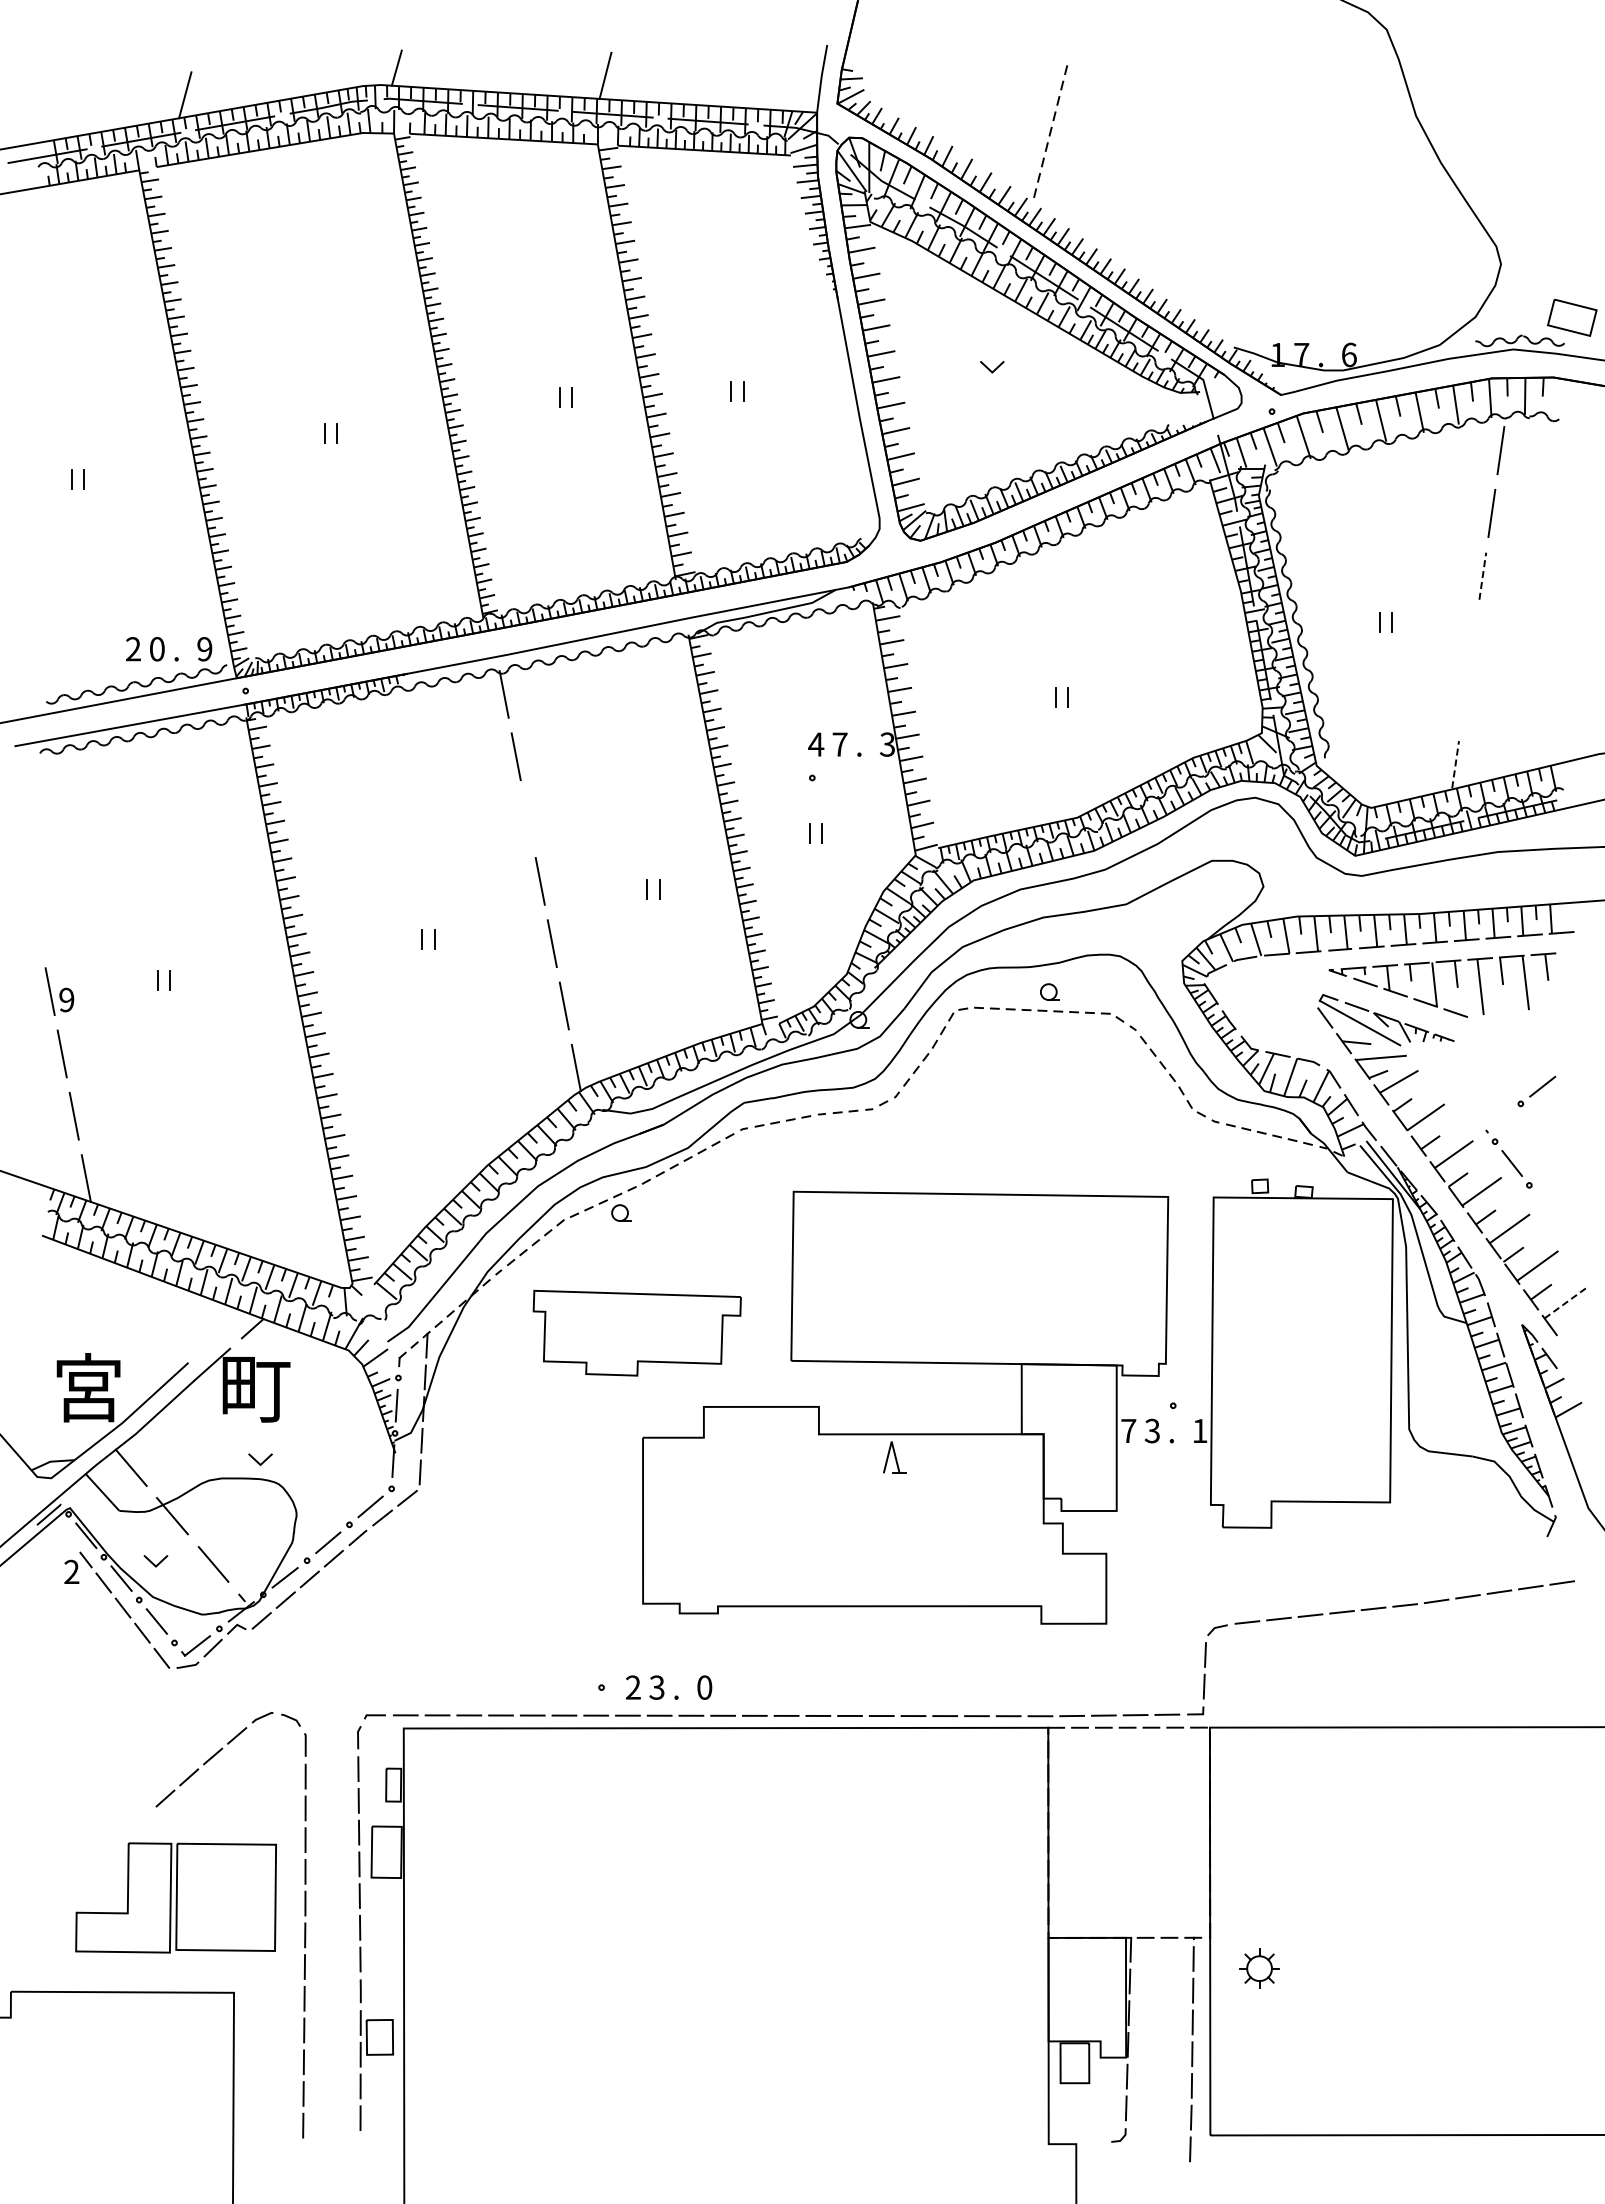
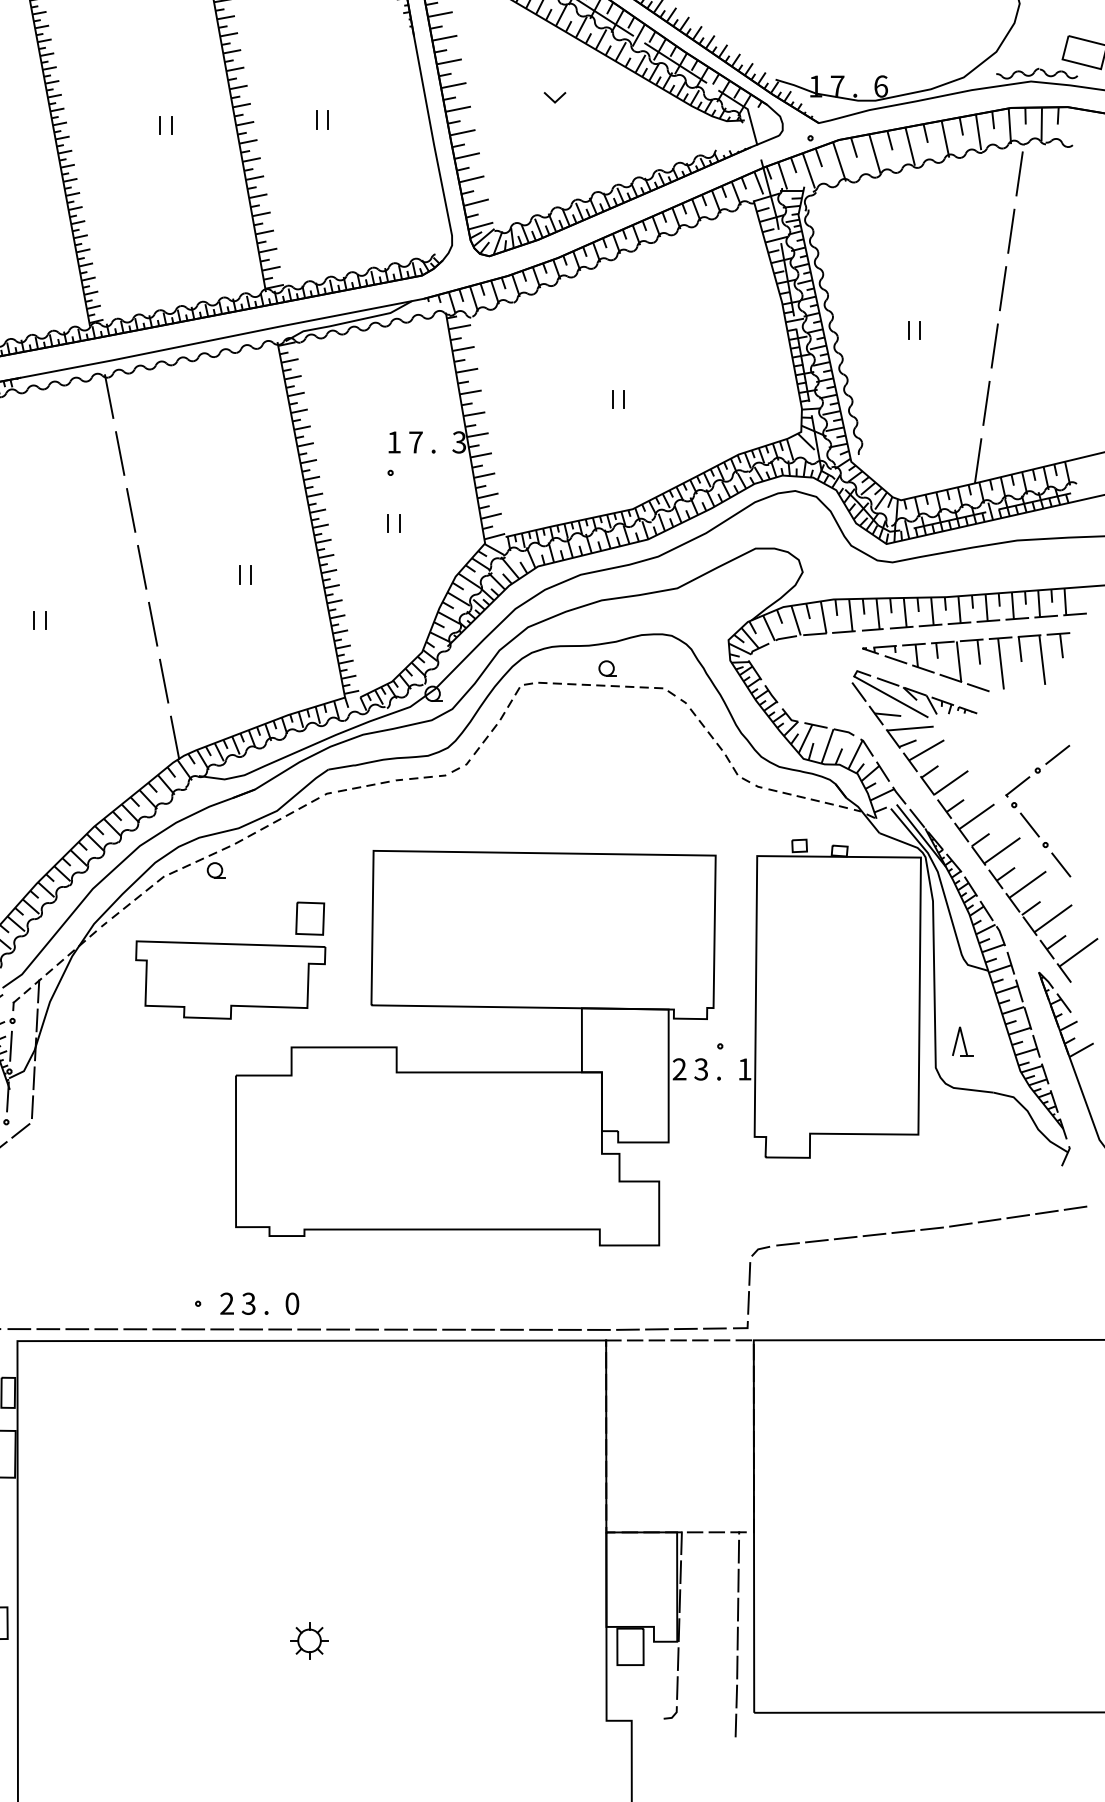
line: (1482, 576) -> (1002, 288), dashed -> solid
line: (1473, 638) -> (994, 345), added
line: (1464, 701) -> (986, 403), added
text: (816, 744) -> (394, 442), 4 -> 1
line: (1455, 764) -> (978, 460), dashed -> solid
line: (527, 818) -> (130, 509), added
line: (1498, 1120) -> (1017, 785), added
line: (1546, 1206) -> (1061, 864), added
part: (724, 1265) -> (310, 918), added
line: (1566, 1302) -> (1079, 952), dashed -> solid
text: (1128, 1430) -> (679, 1068), 7 -> 2
part: (894, 1457) -> (962, 1041), moved
part: (1259, 1968) -> (309, 1640), moved

